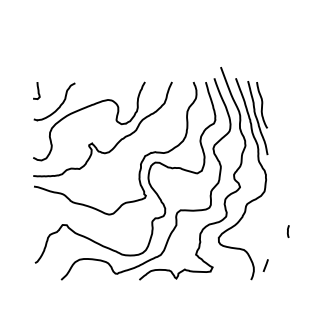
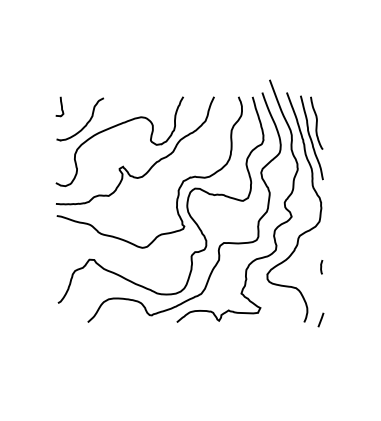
curve: (288, 231) -> (321, 267), moved
line: (265, 265) -> (320, 319), moved

